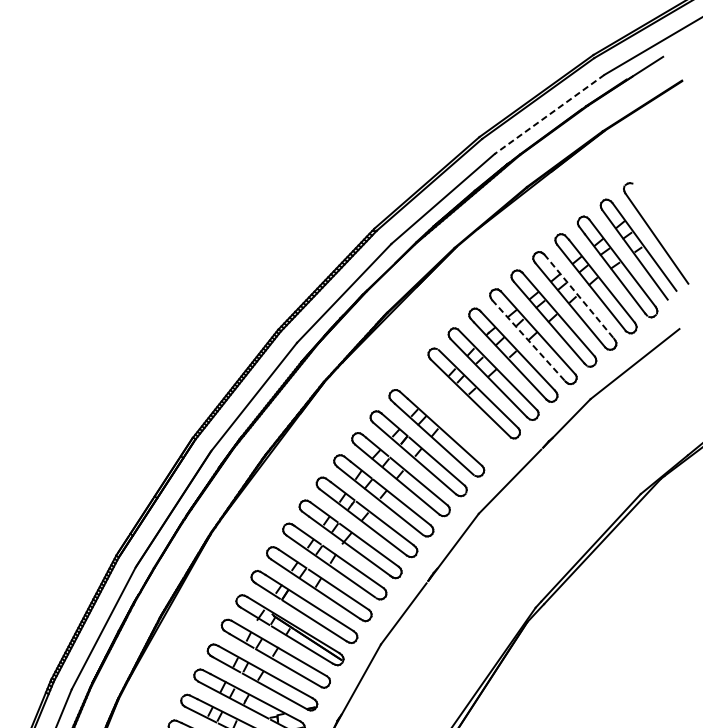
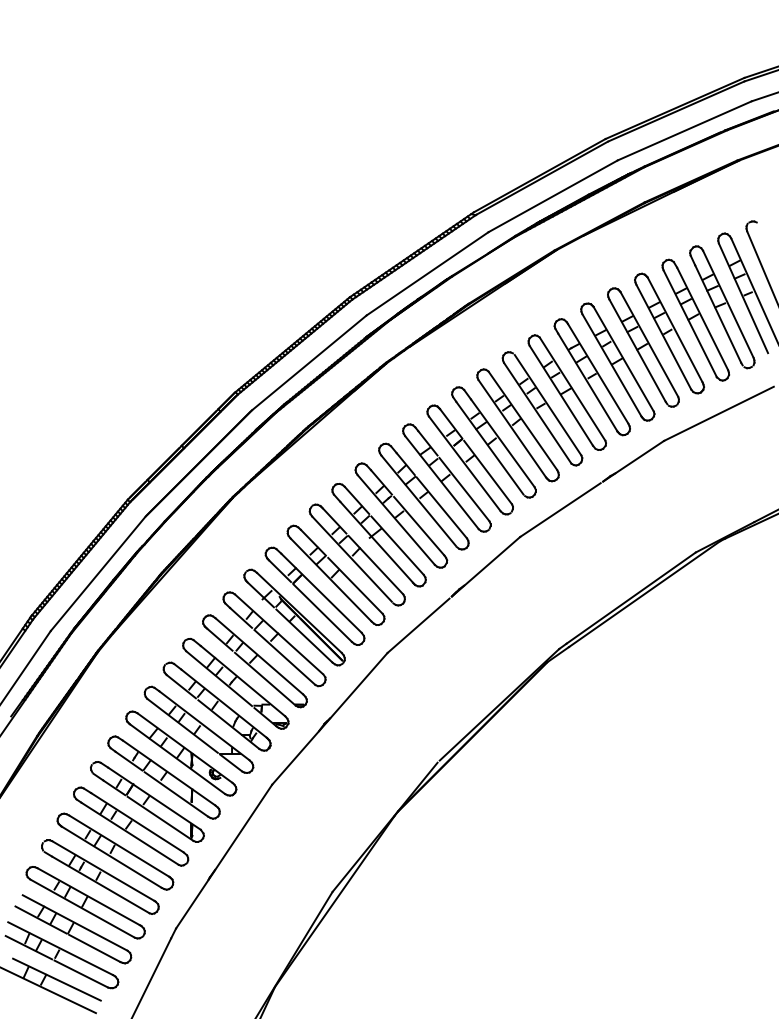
line: (549, 115) -> (684, 131), dashed -> solid
line: (579, 297) -> (675, 330), dashed -> solid
line: (529, 340) -> (612, 365), dashed -> solid
part: (454, 413) -> (517, 425), added

